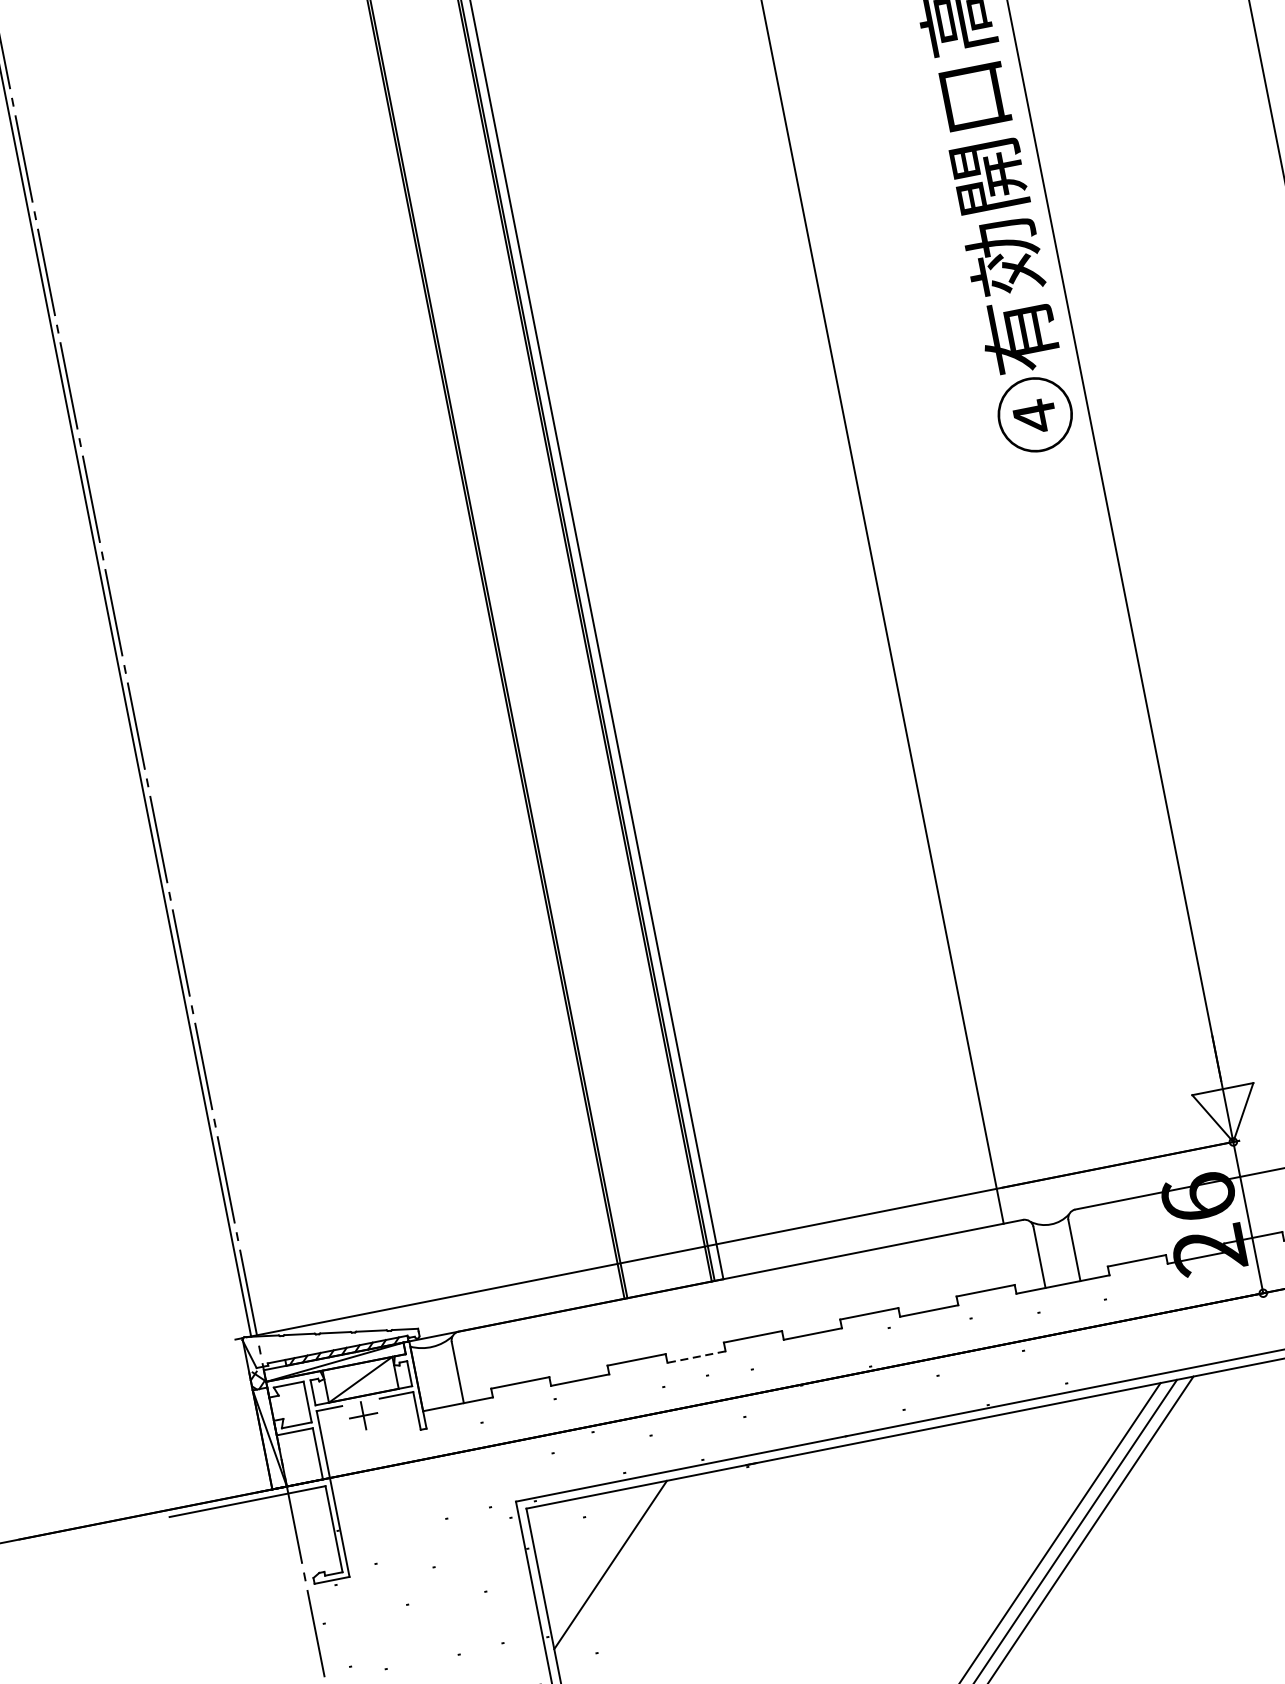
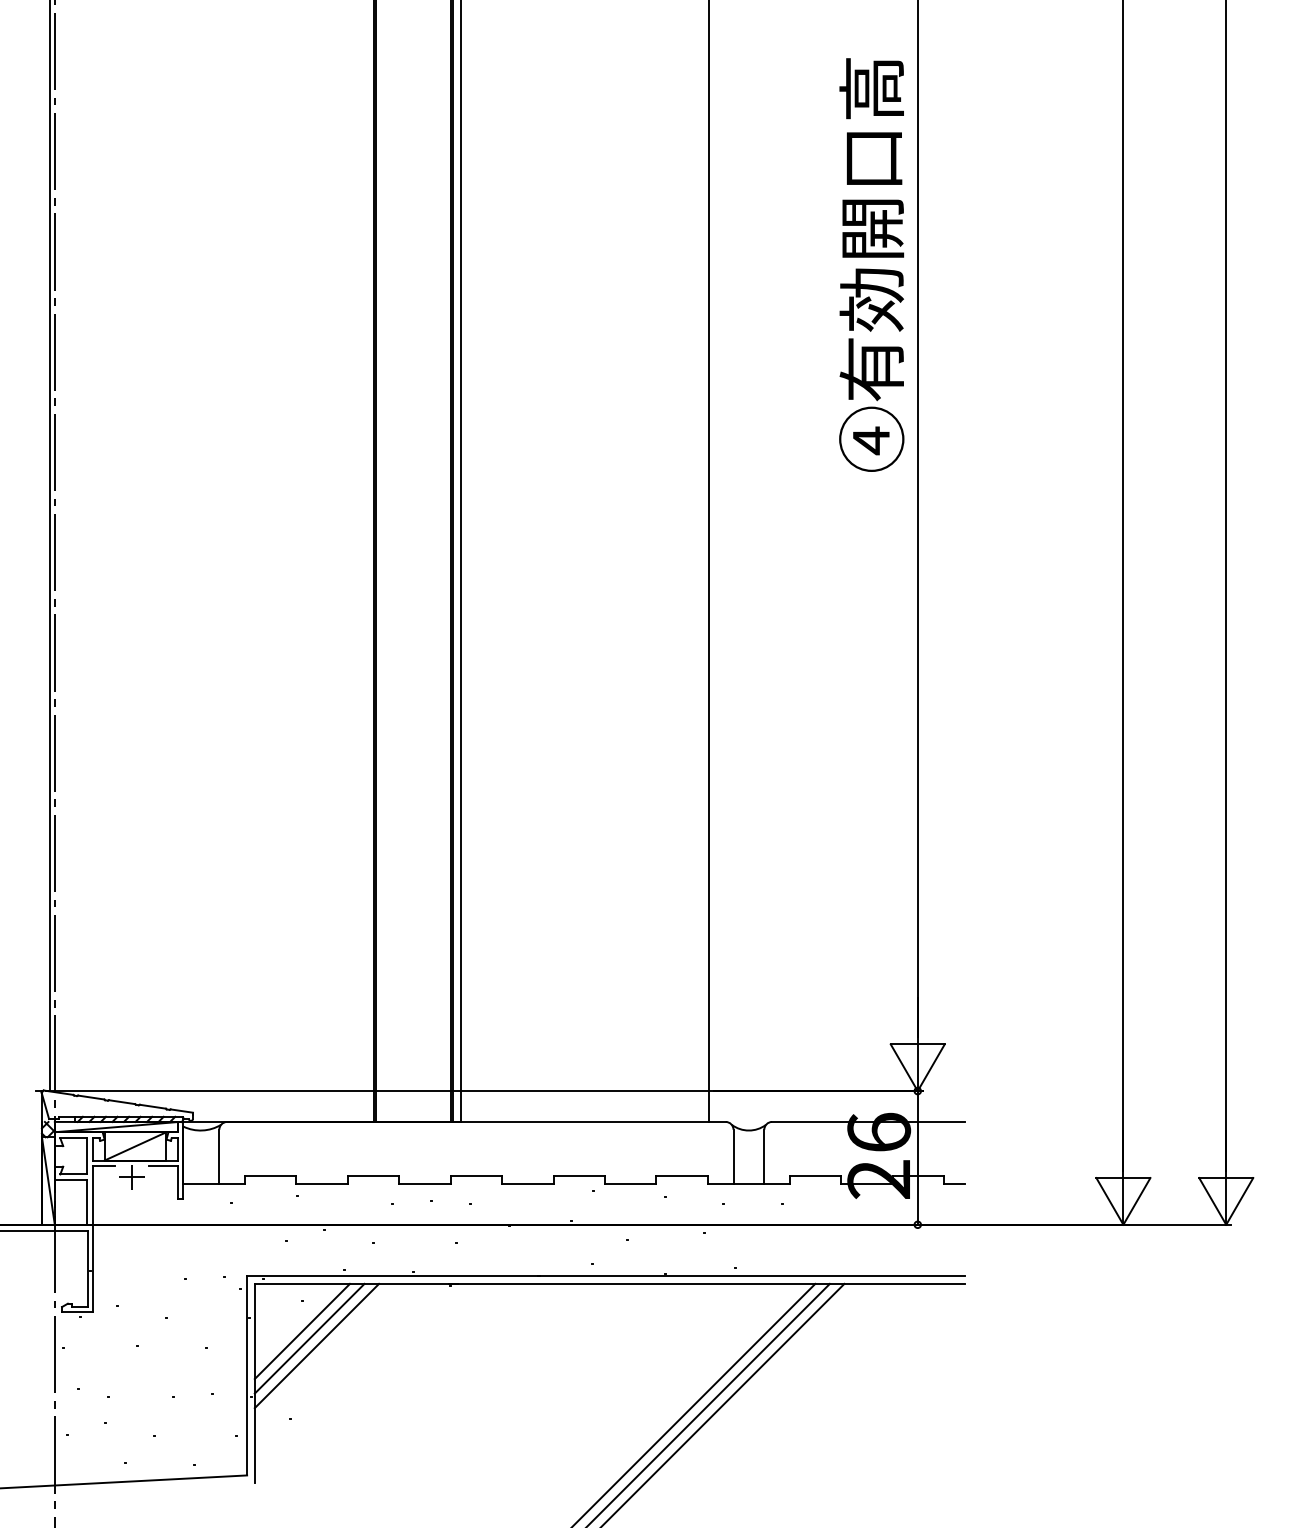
line: (697, 1356) -> (425, 1183), dashed -> solid
line: (589, 1552) -> (301, 1331), added
line: (600, 1558) -> (309, 1338), added

